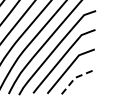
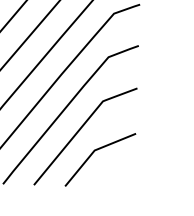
line: (75, 77) -> (95, 149), dashed -> solid

